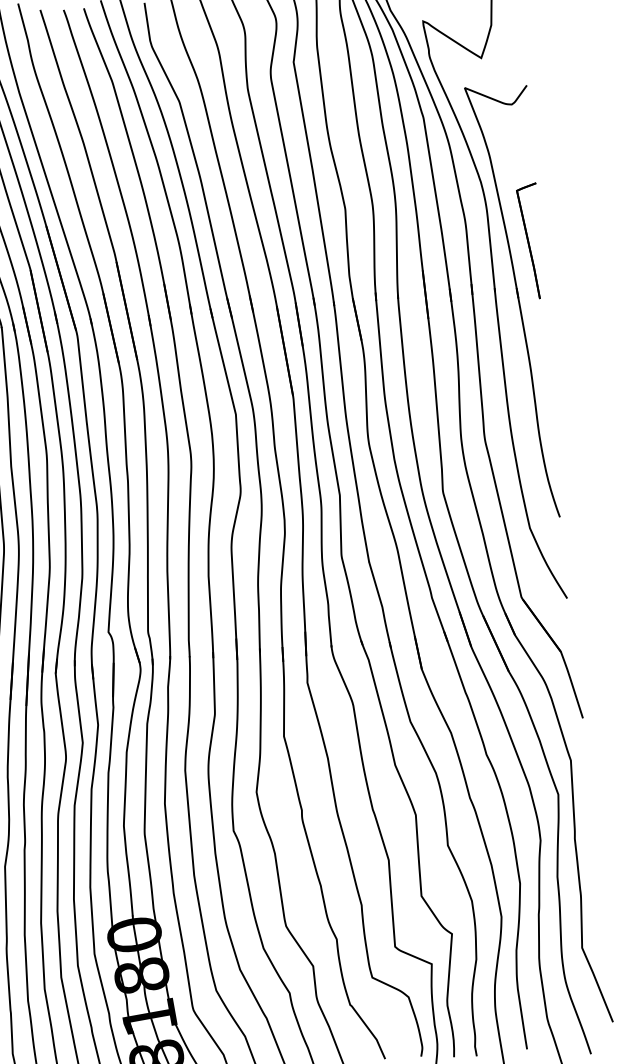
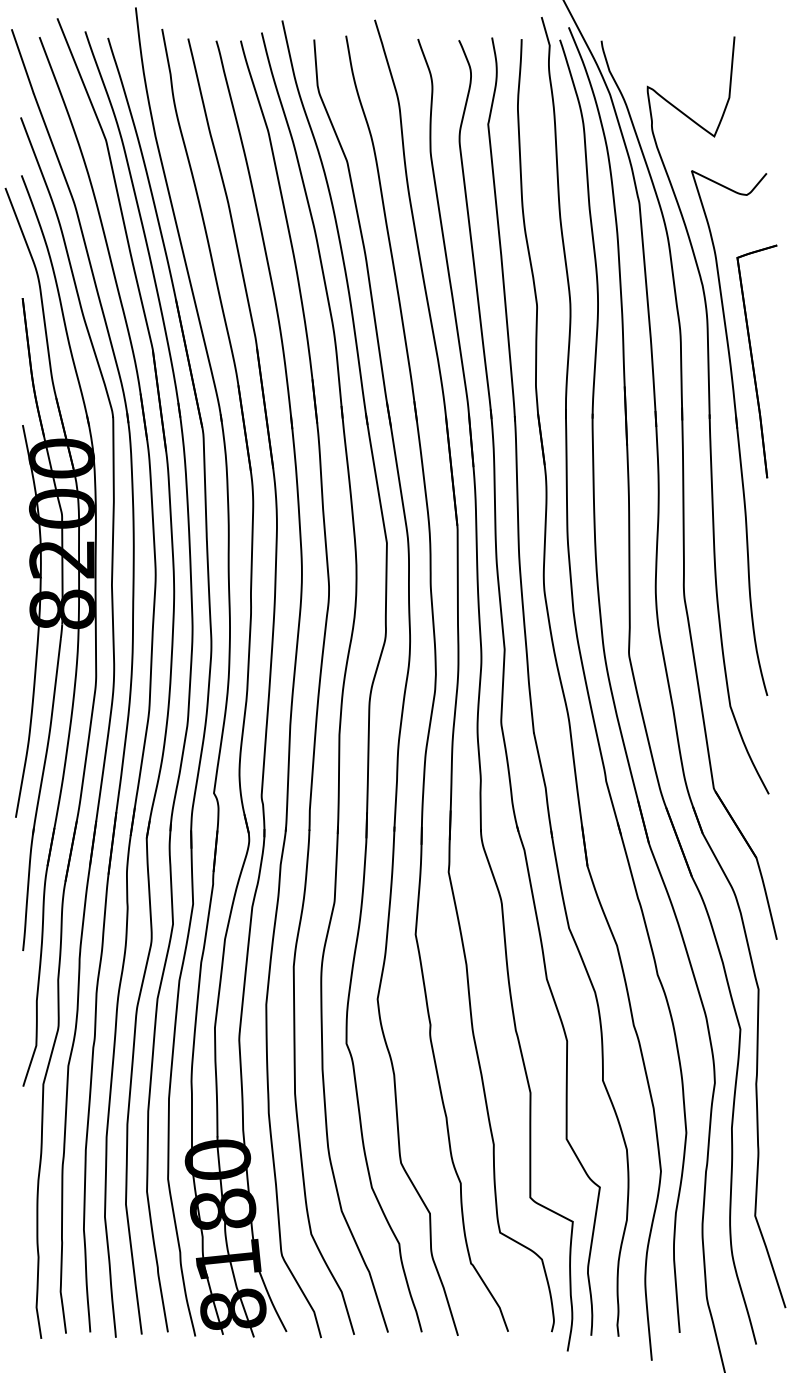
part: (530, 241) -> (756, 361), size x1.67

